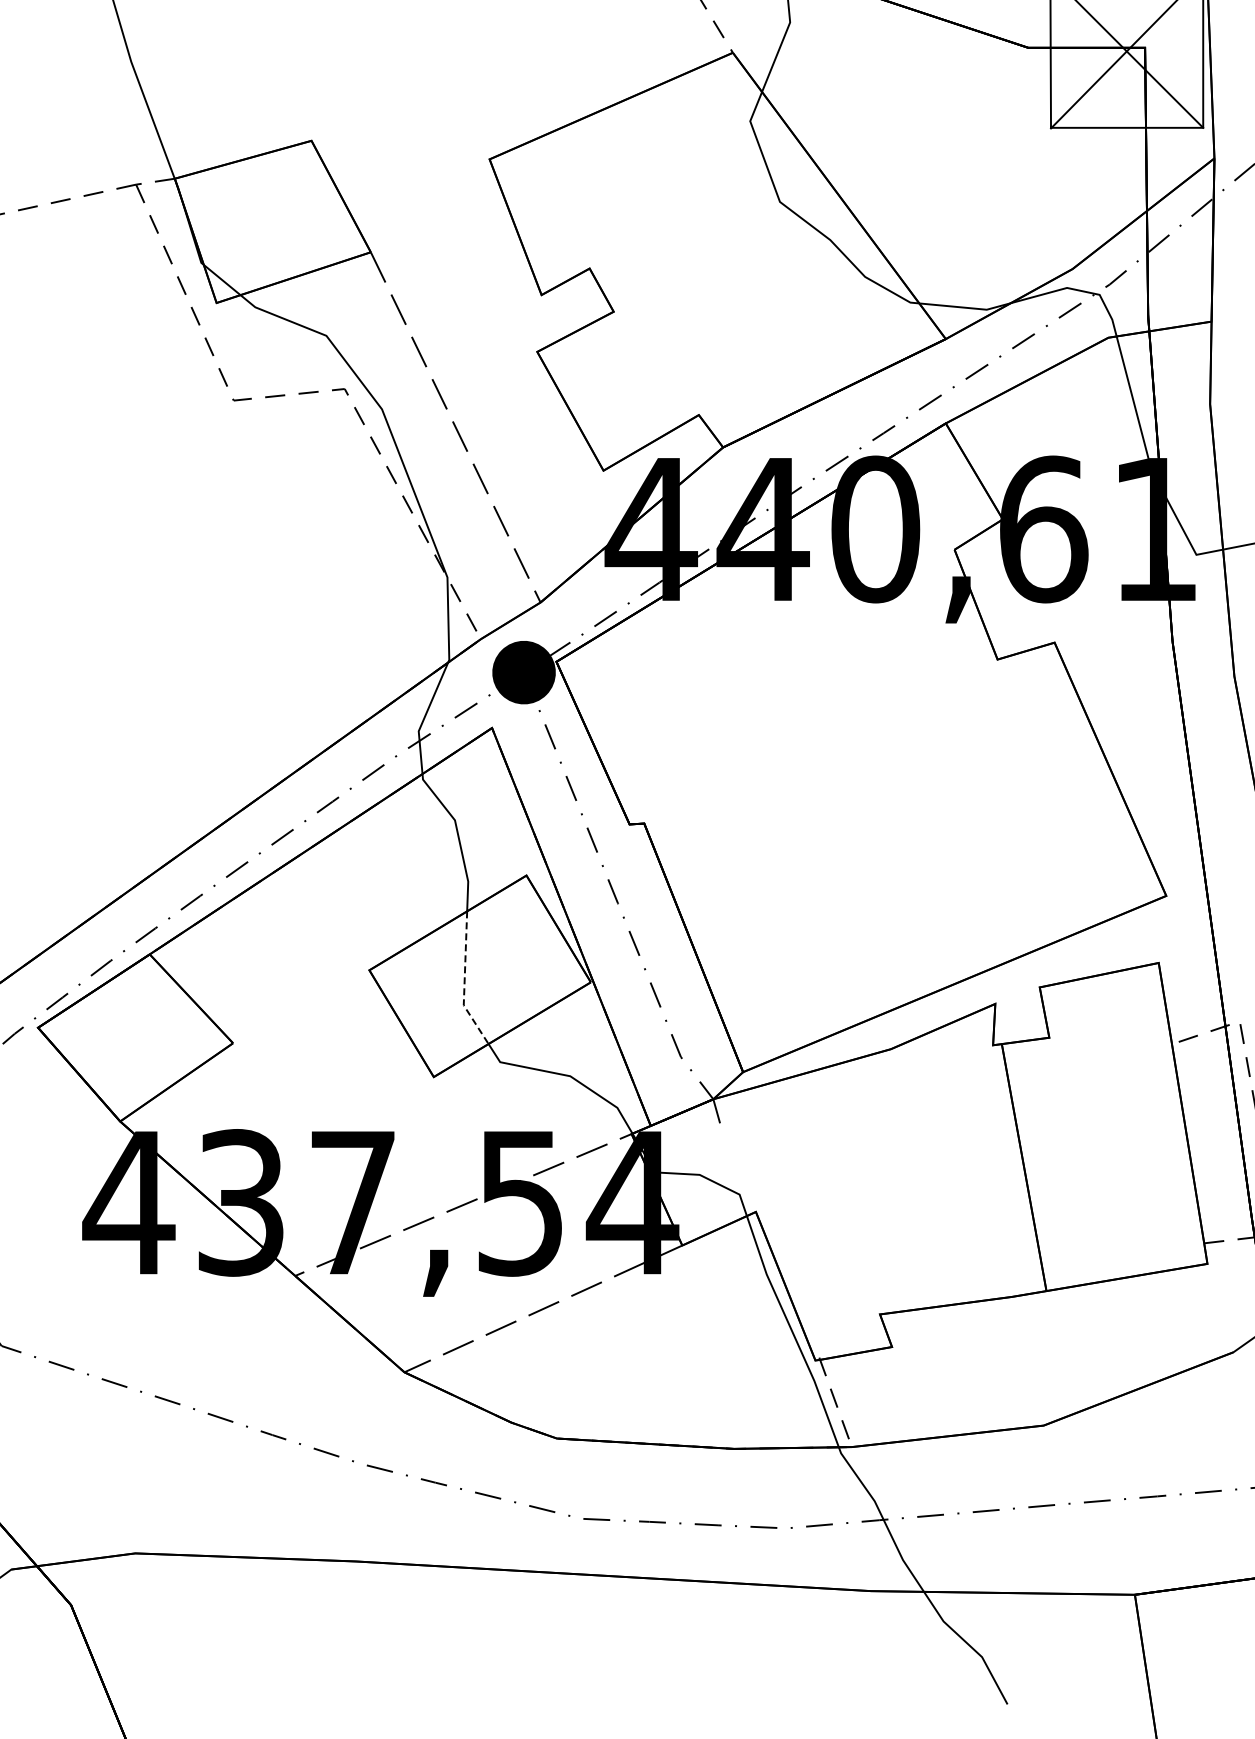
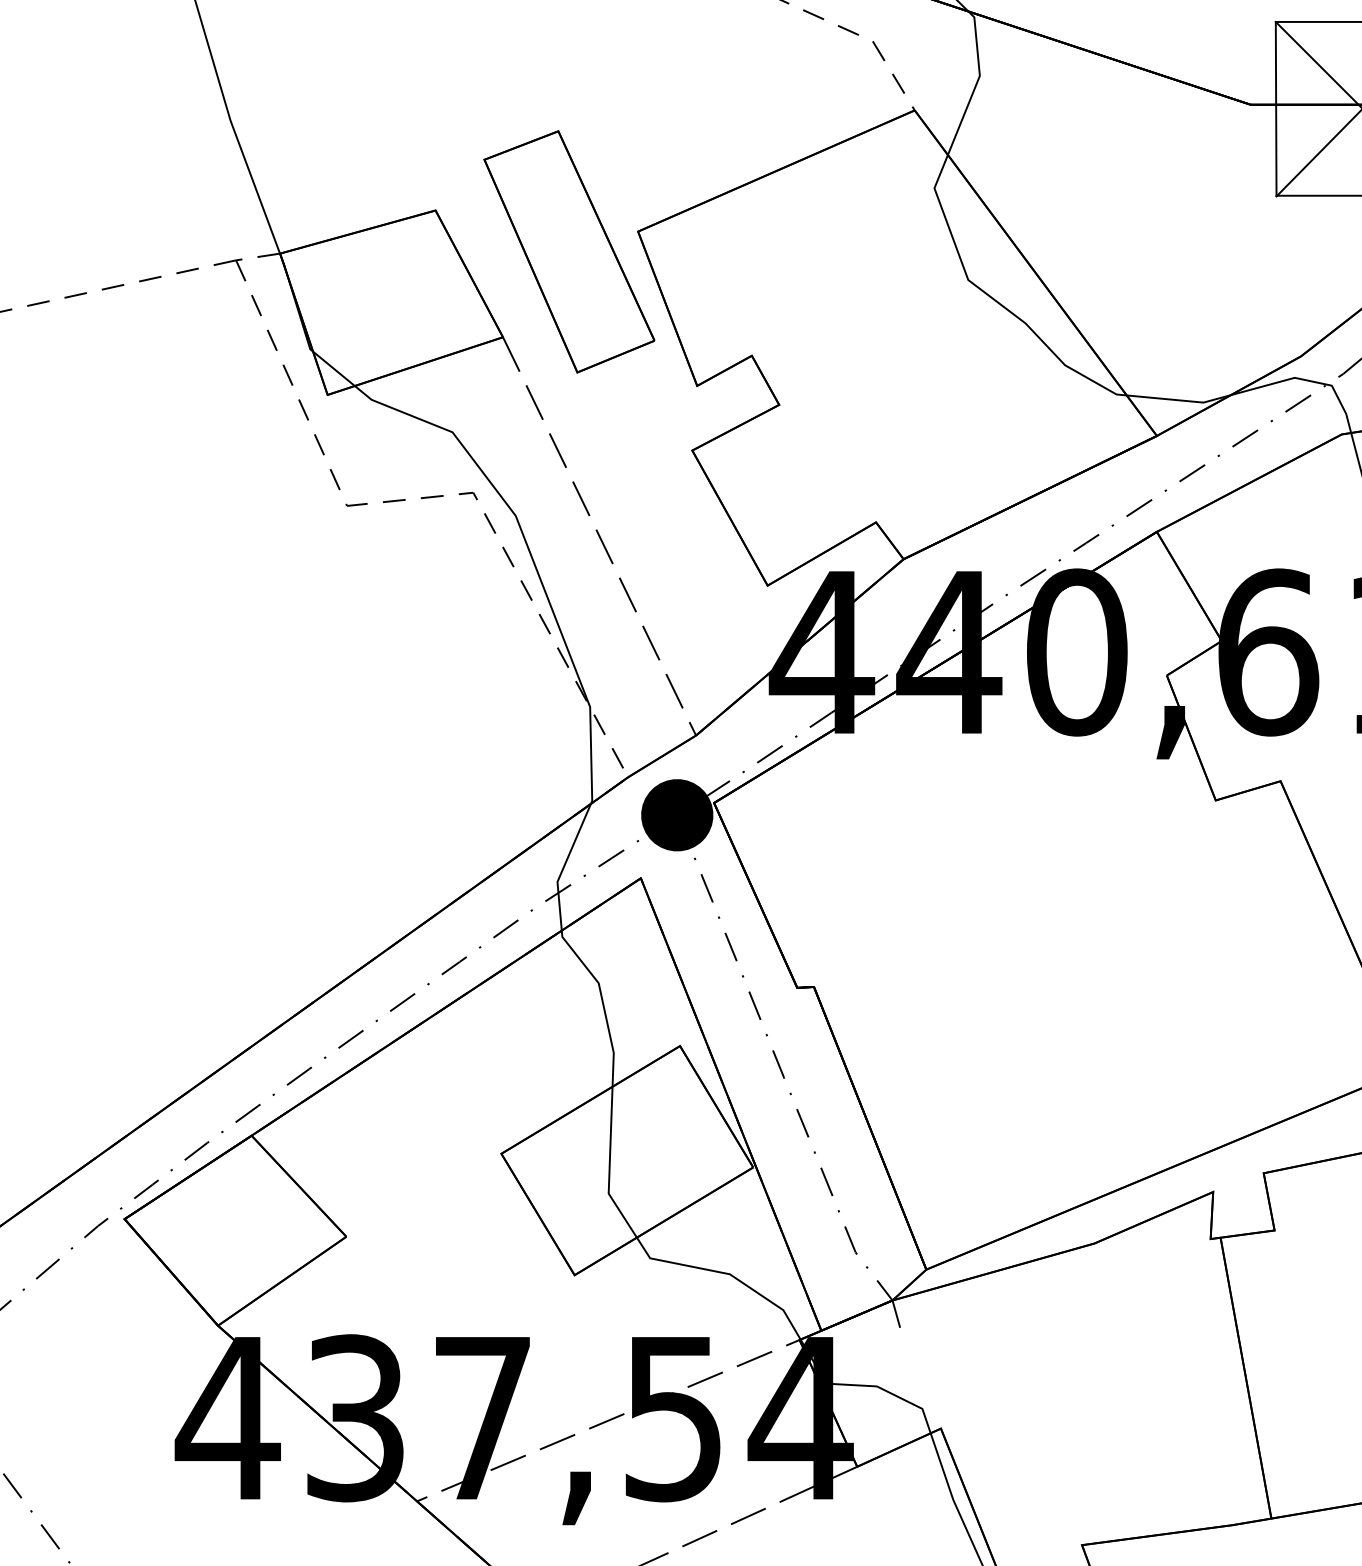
part: (428, 177) -> (568, 252), added
line: (464, 981) -> (609, 1166), dashed -> solid

